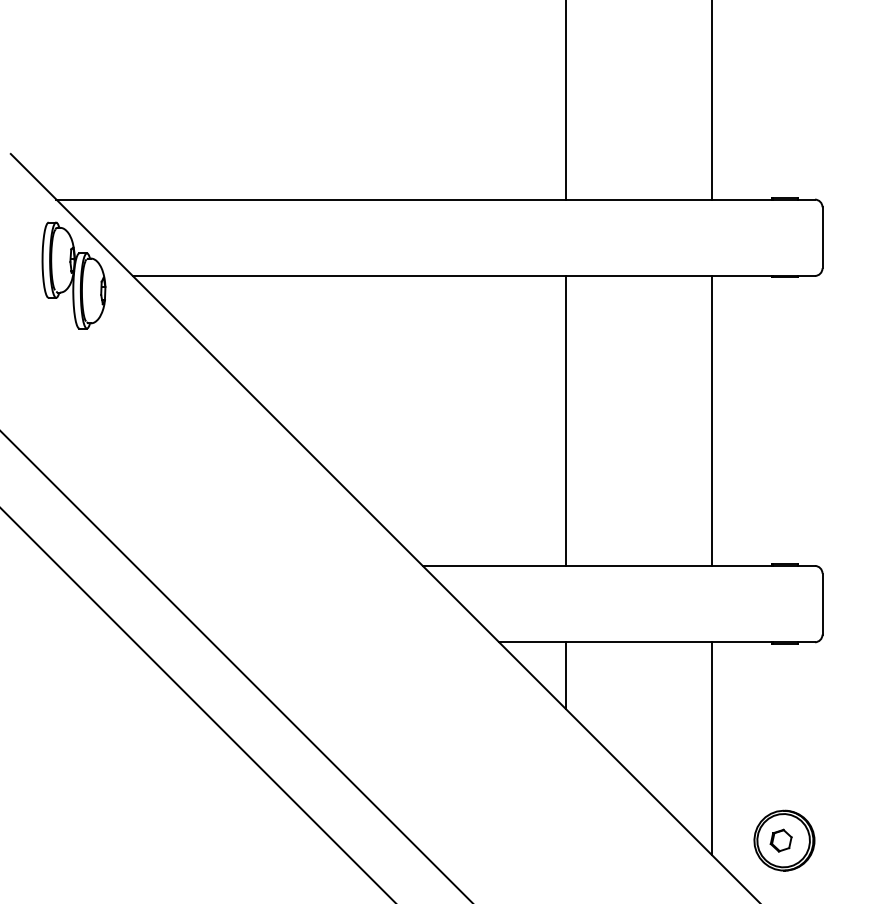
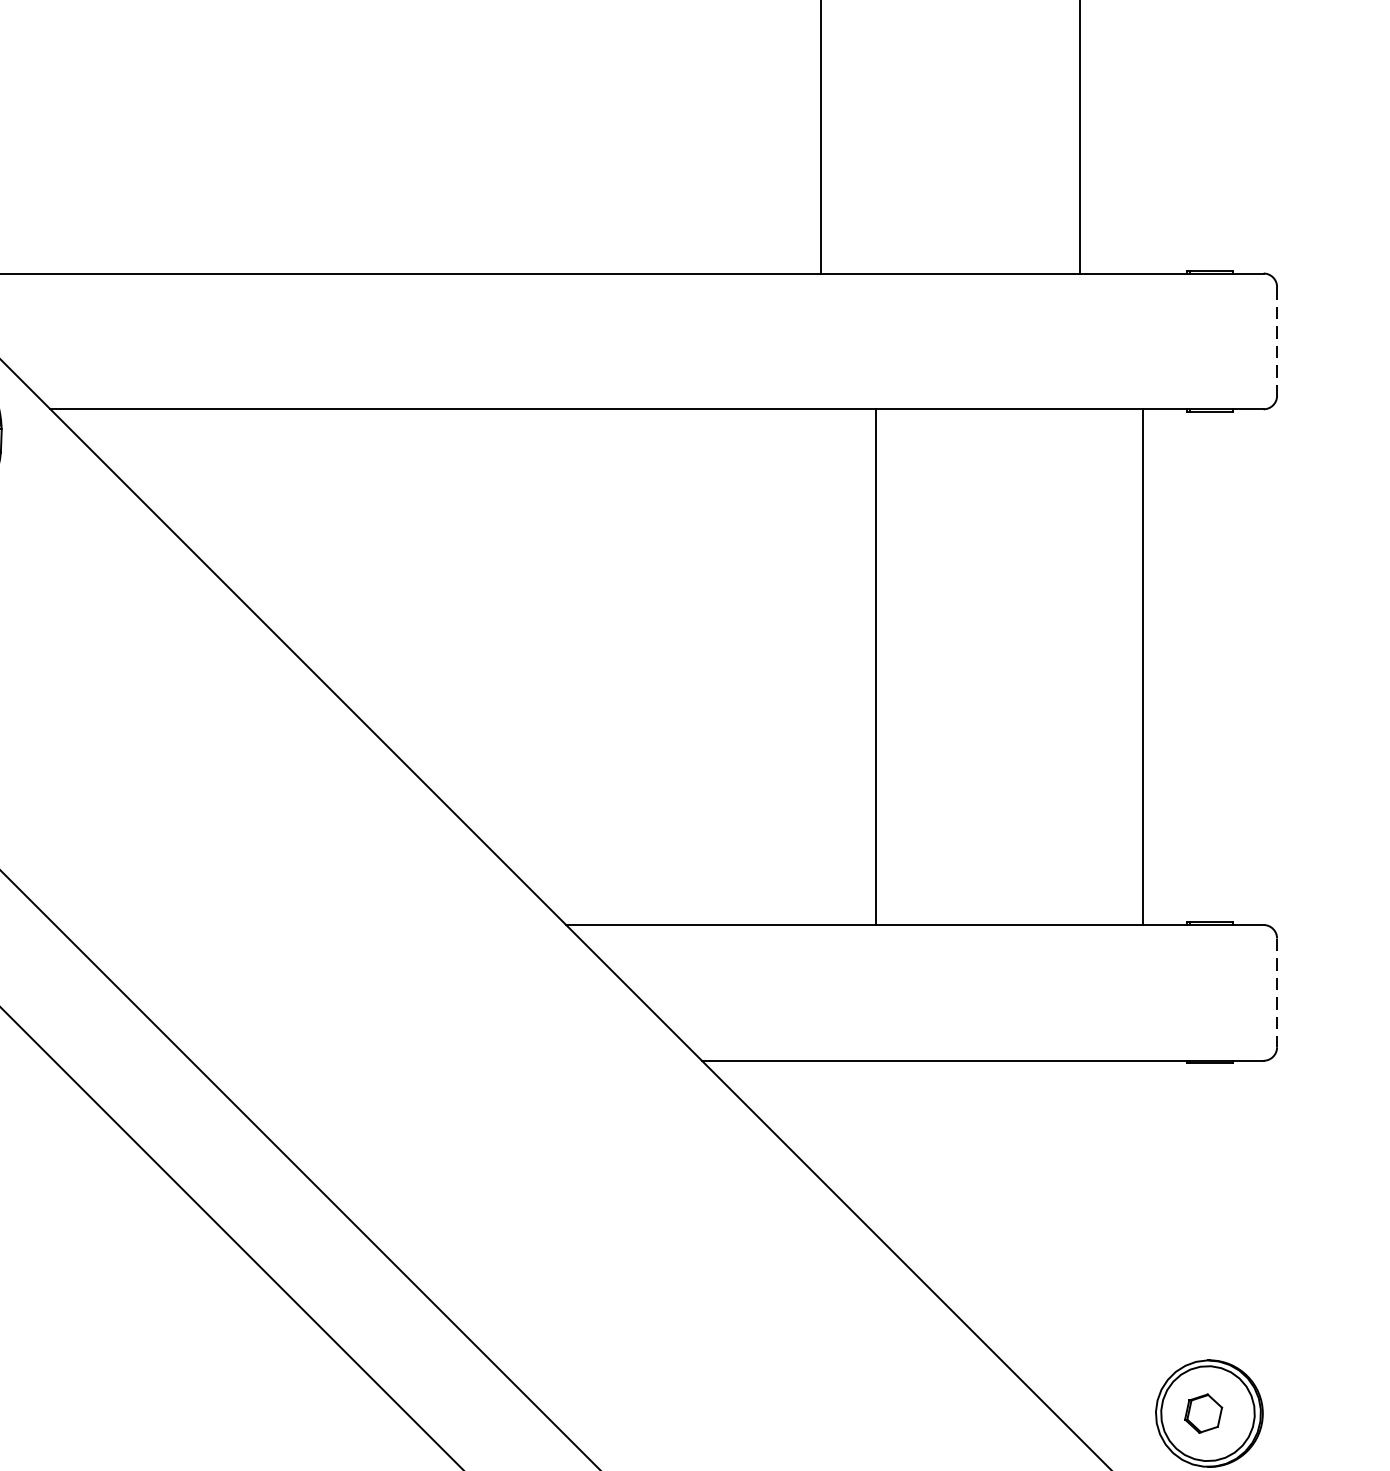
line: (822, 237) -> (1277, 340), solid -> dashed
line: (565, 420) -> (875, 666), moved
line: (711, 420) -> (1141, 666), moved
line: (822, 604) -> (1277, 993), solid -> dashed
line: (565, 675) -> (819, 1119), removed
line: (711, 748) -> (1079, 1249), removed

